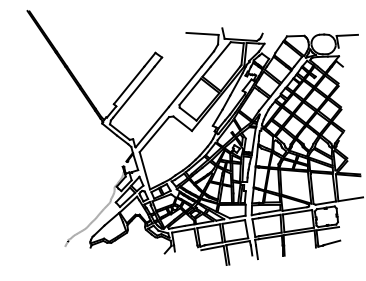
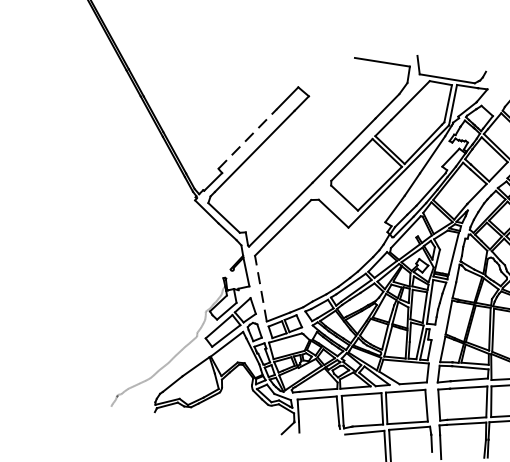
line: (129, 85) -> (248, 139), solid -> dashed
line: (144, 170) -> (260, 288), solid -> dashed

